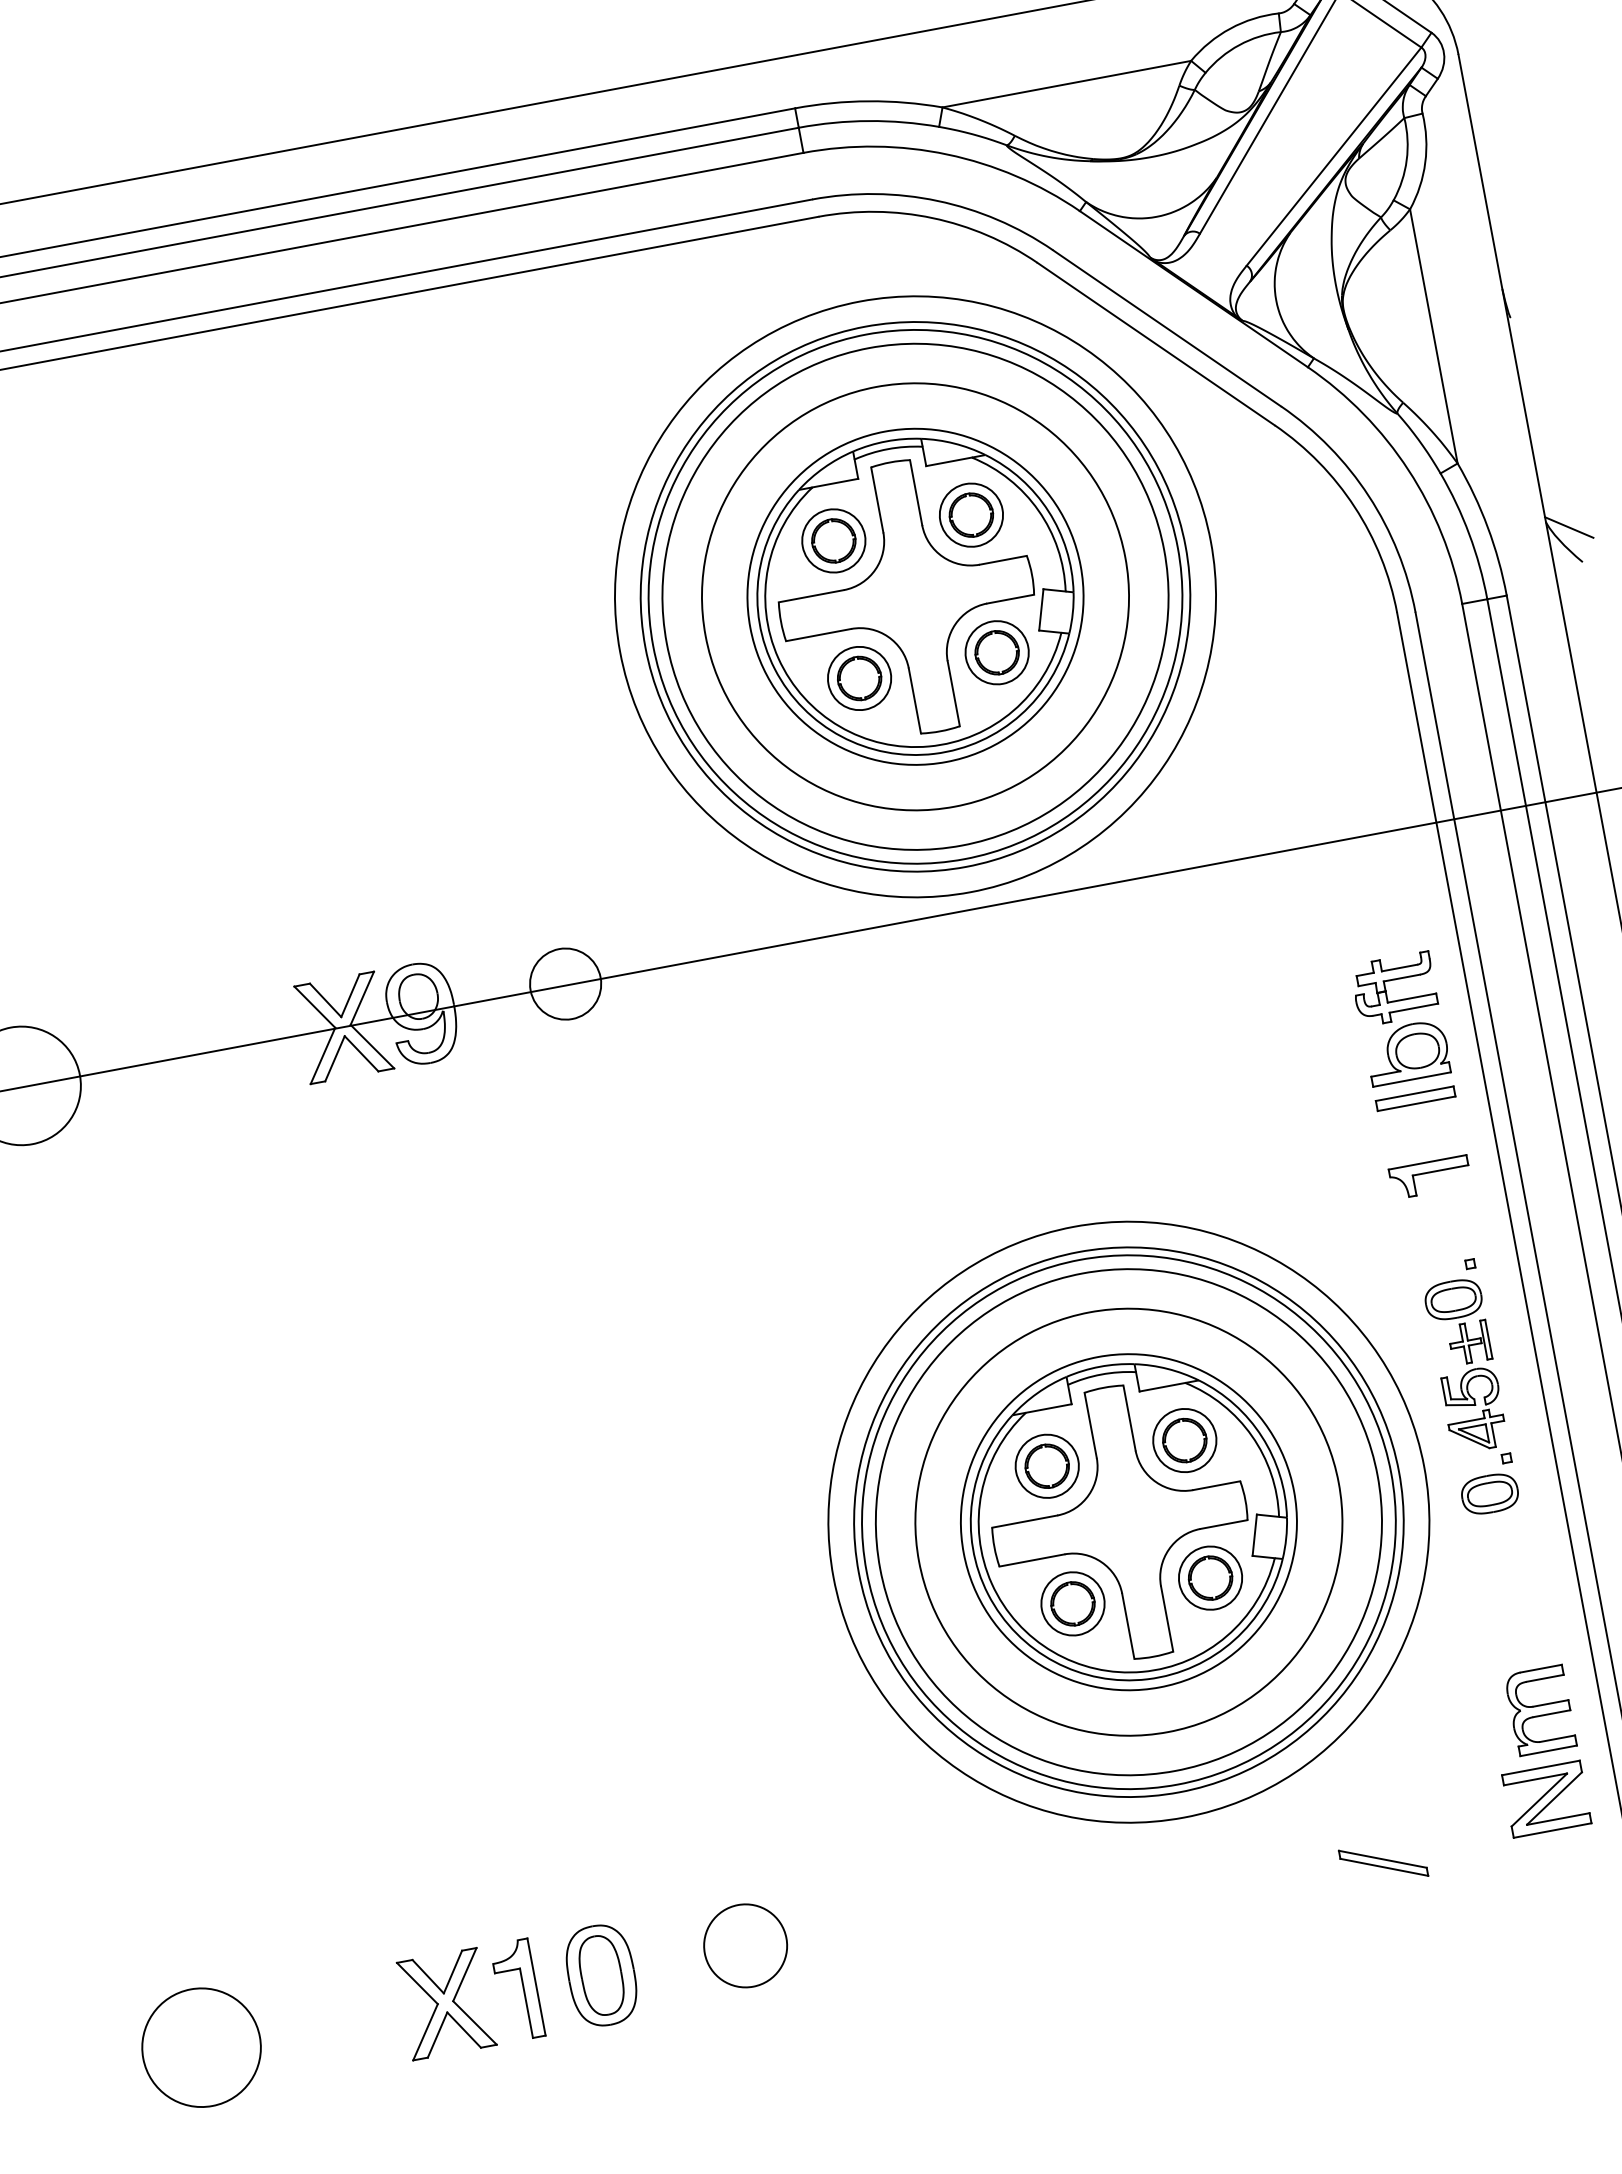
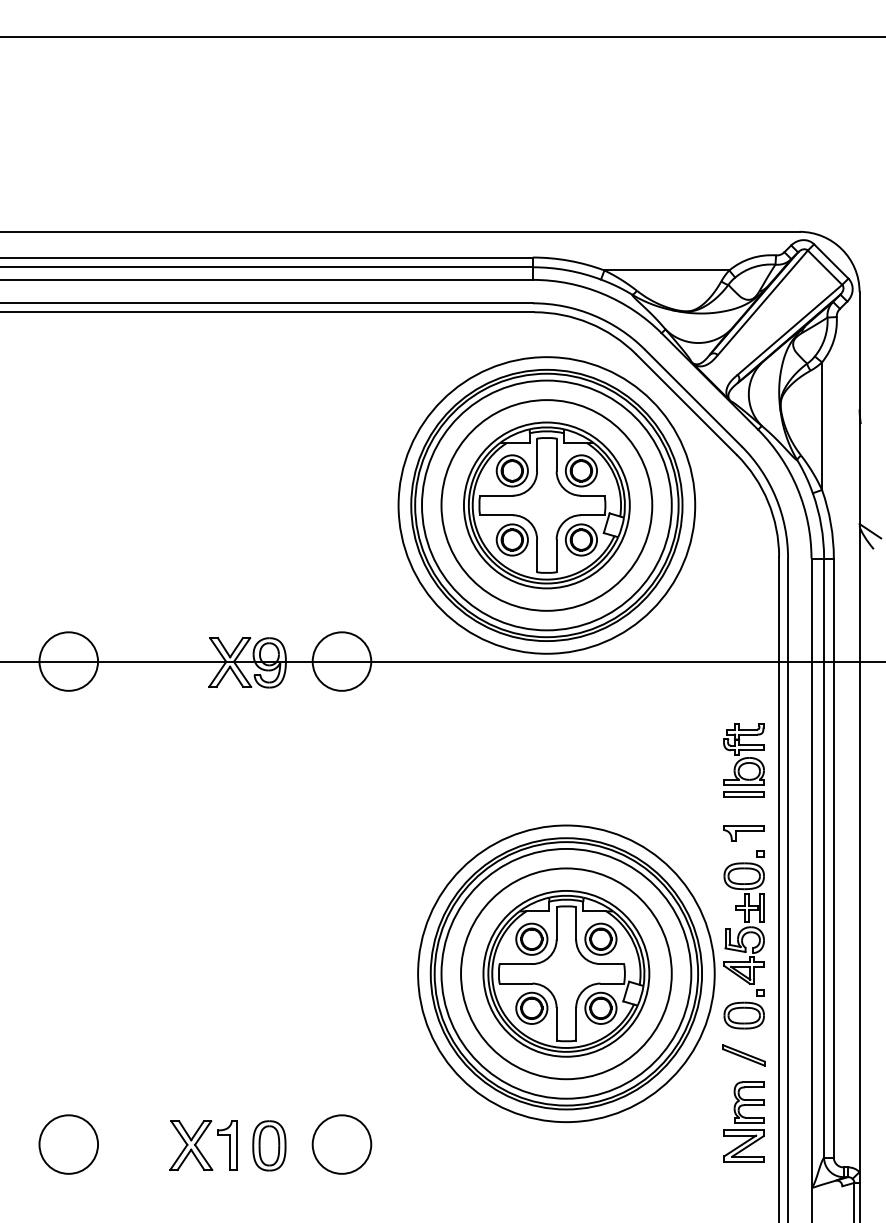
circle: (564, 984) -> (341, 661), size x1.67
part: (1468, 1387) -> (743, 939), size x1.43
part: (1382, 1863) -> (743, 1055), moved
circle: (744, 1945) -> (341, 1144), size x1.43

